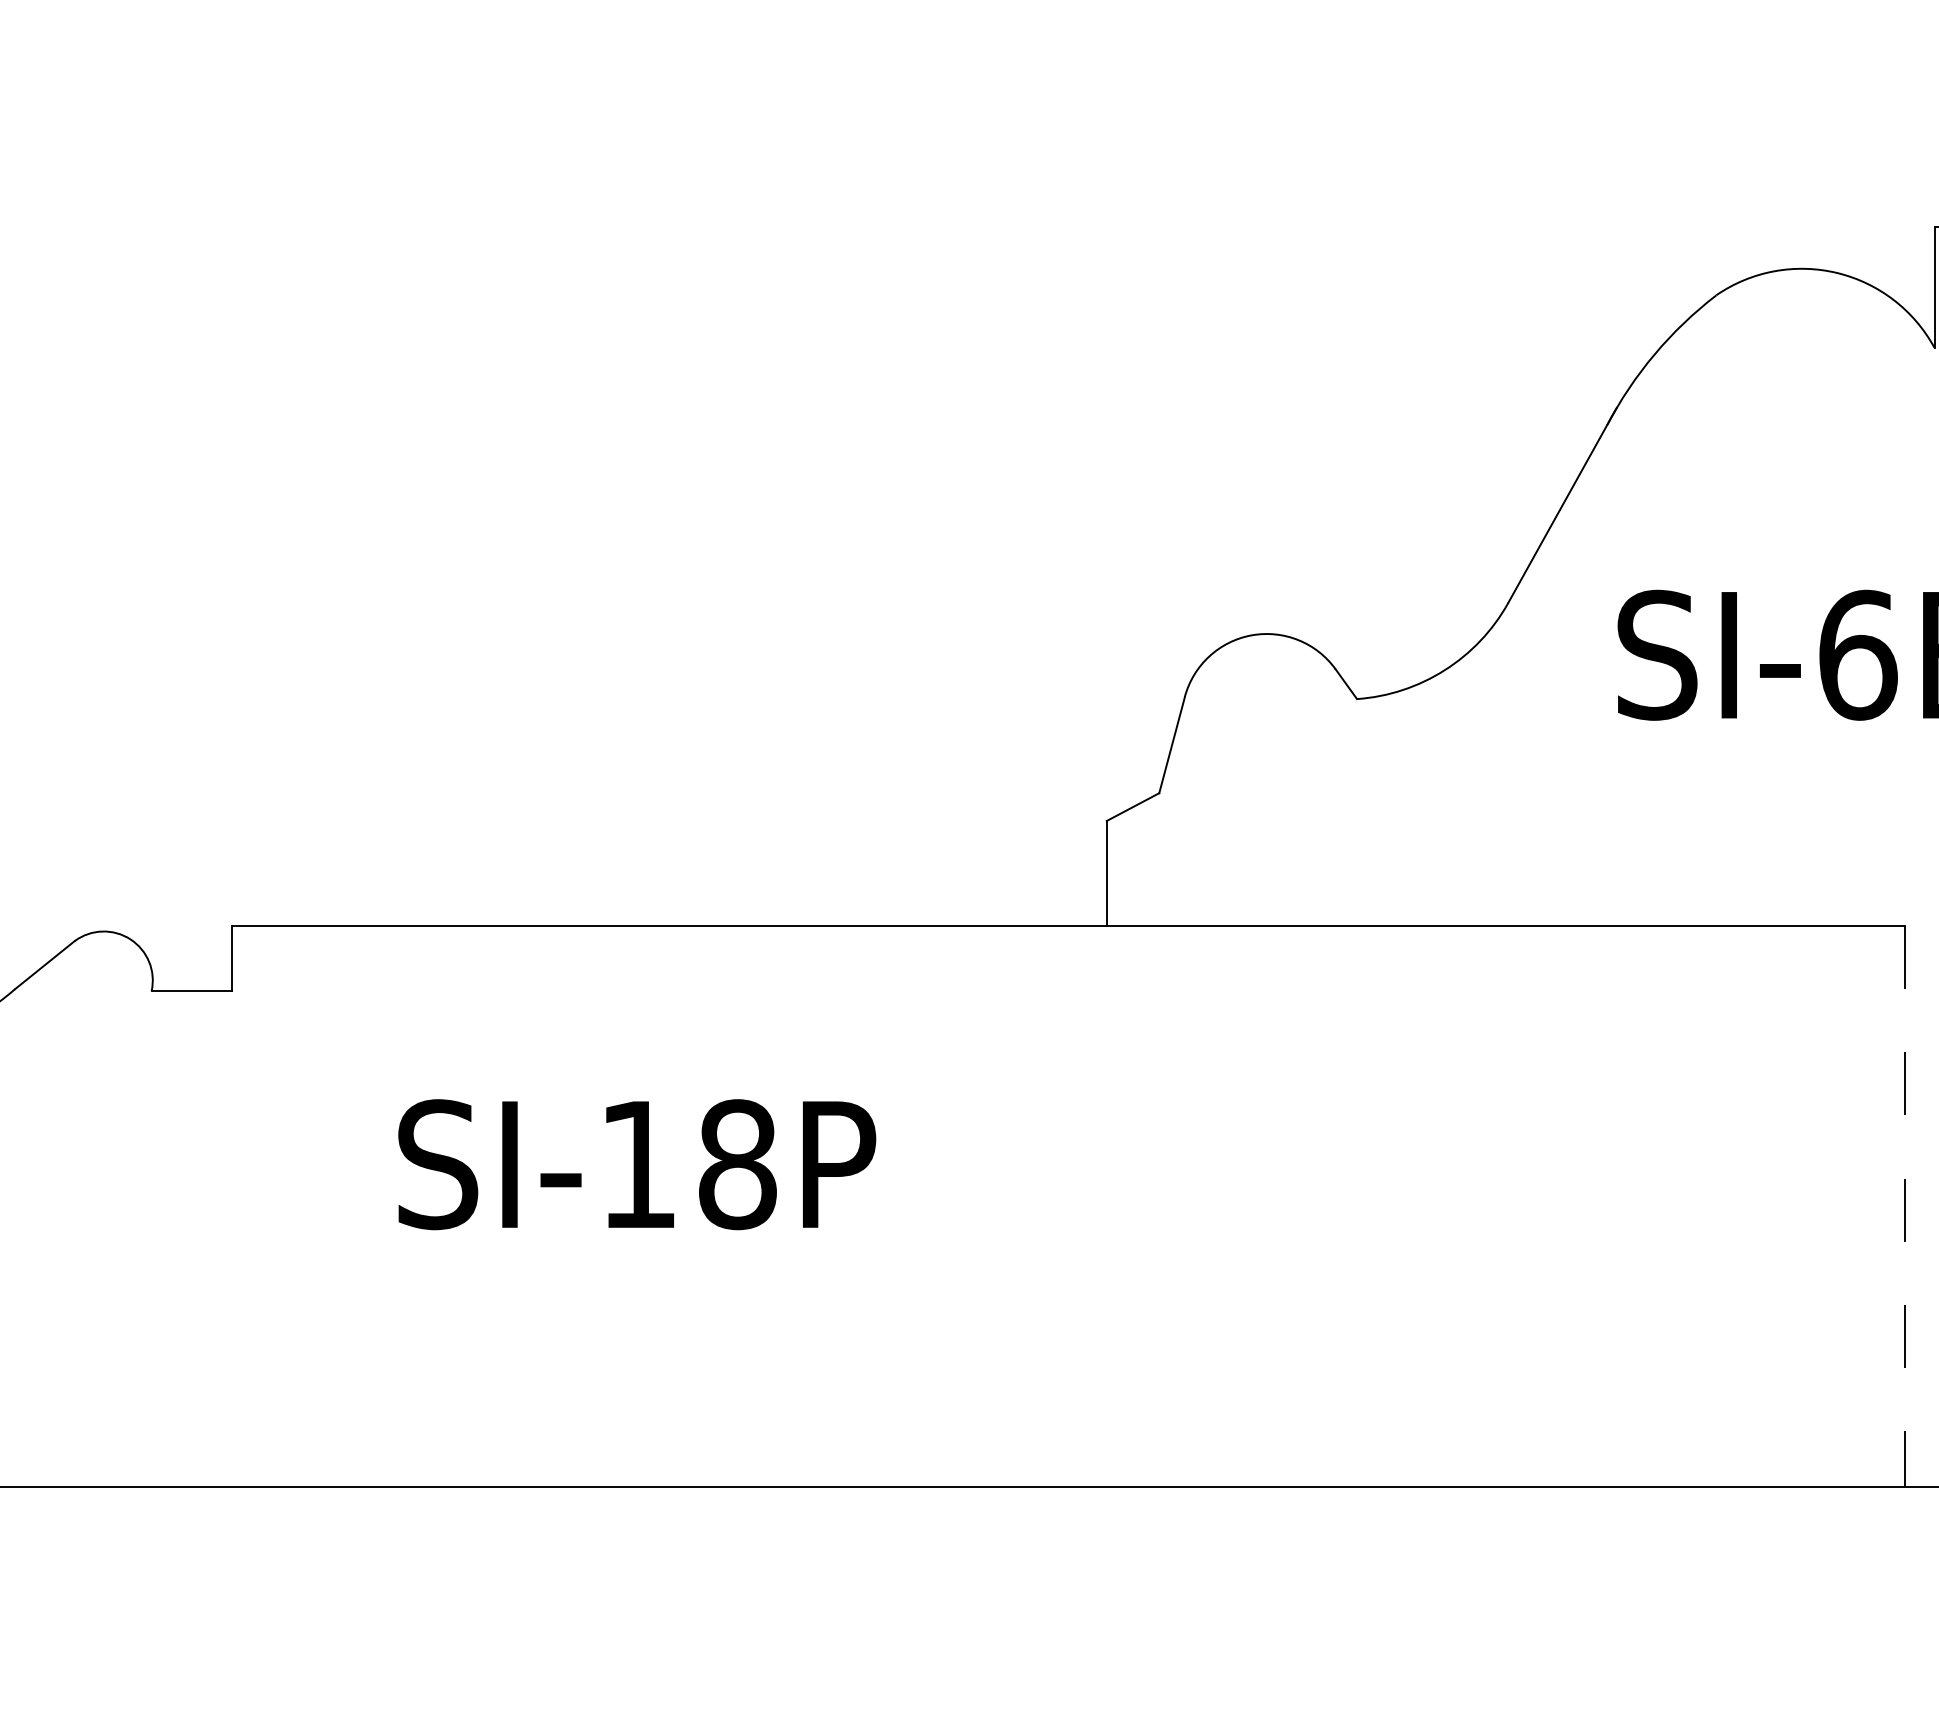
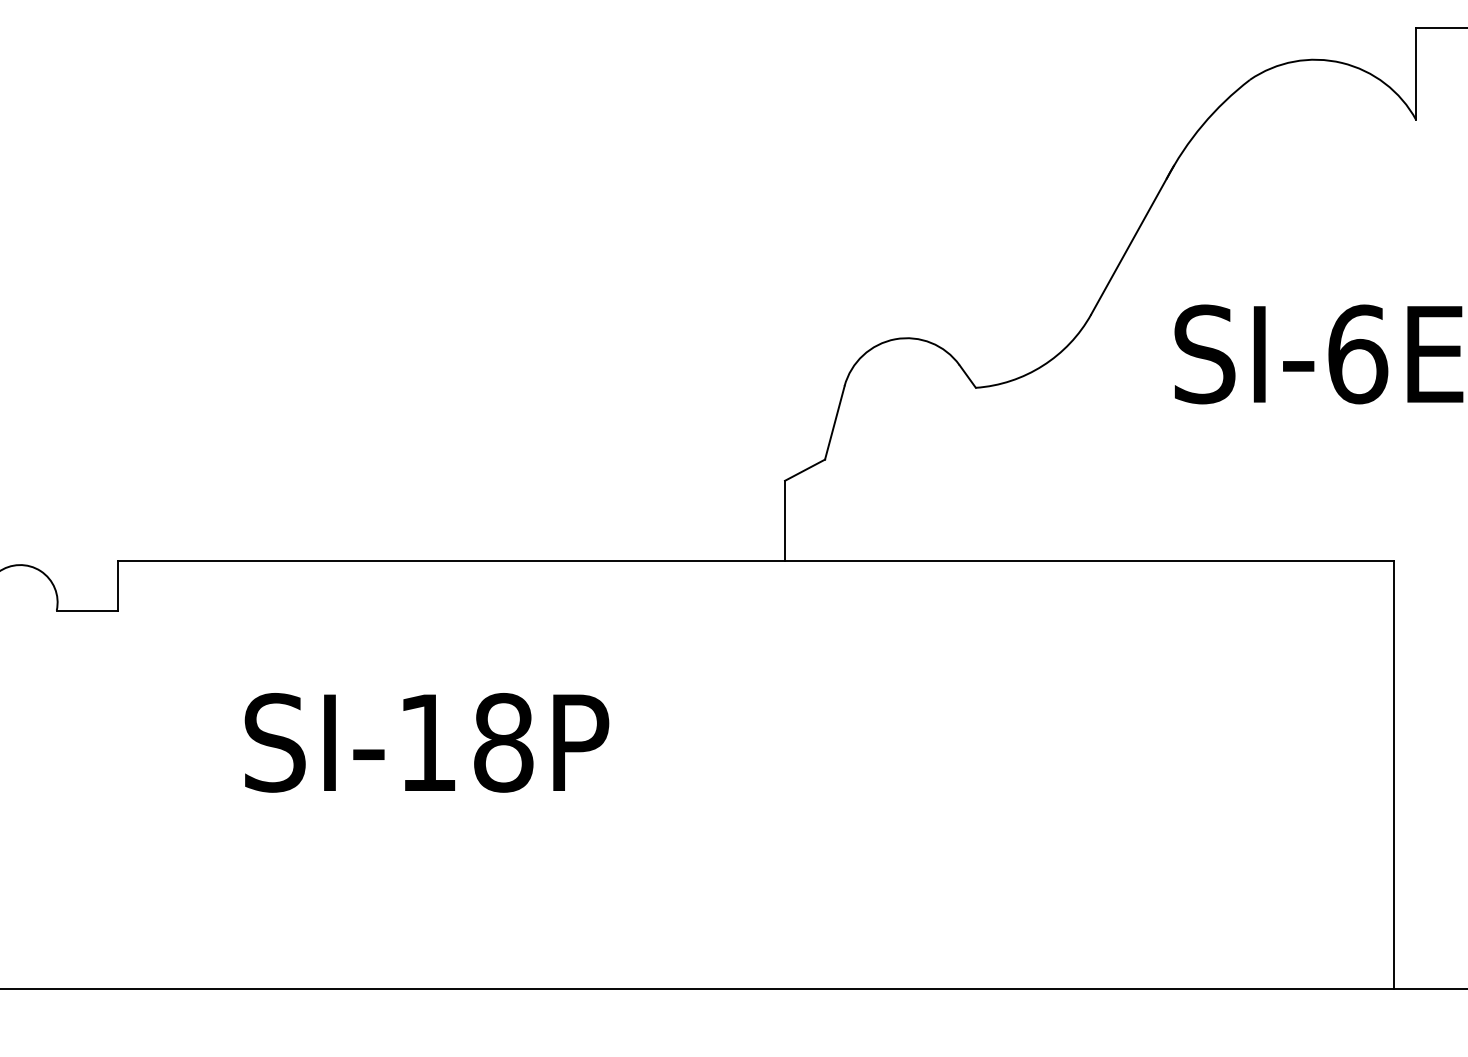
line: (1904, 1206) -> (1393, 774), dashed -> solid

